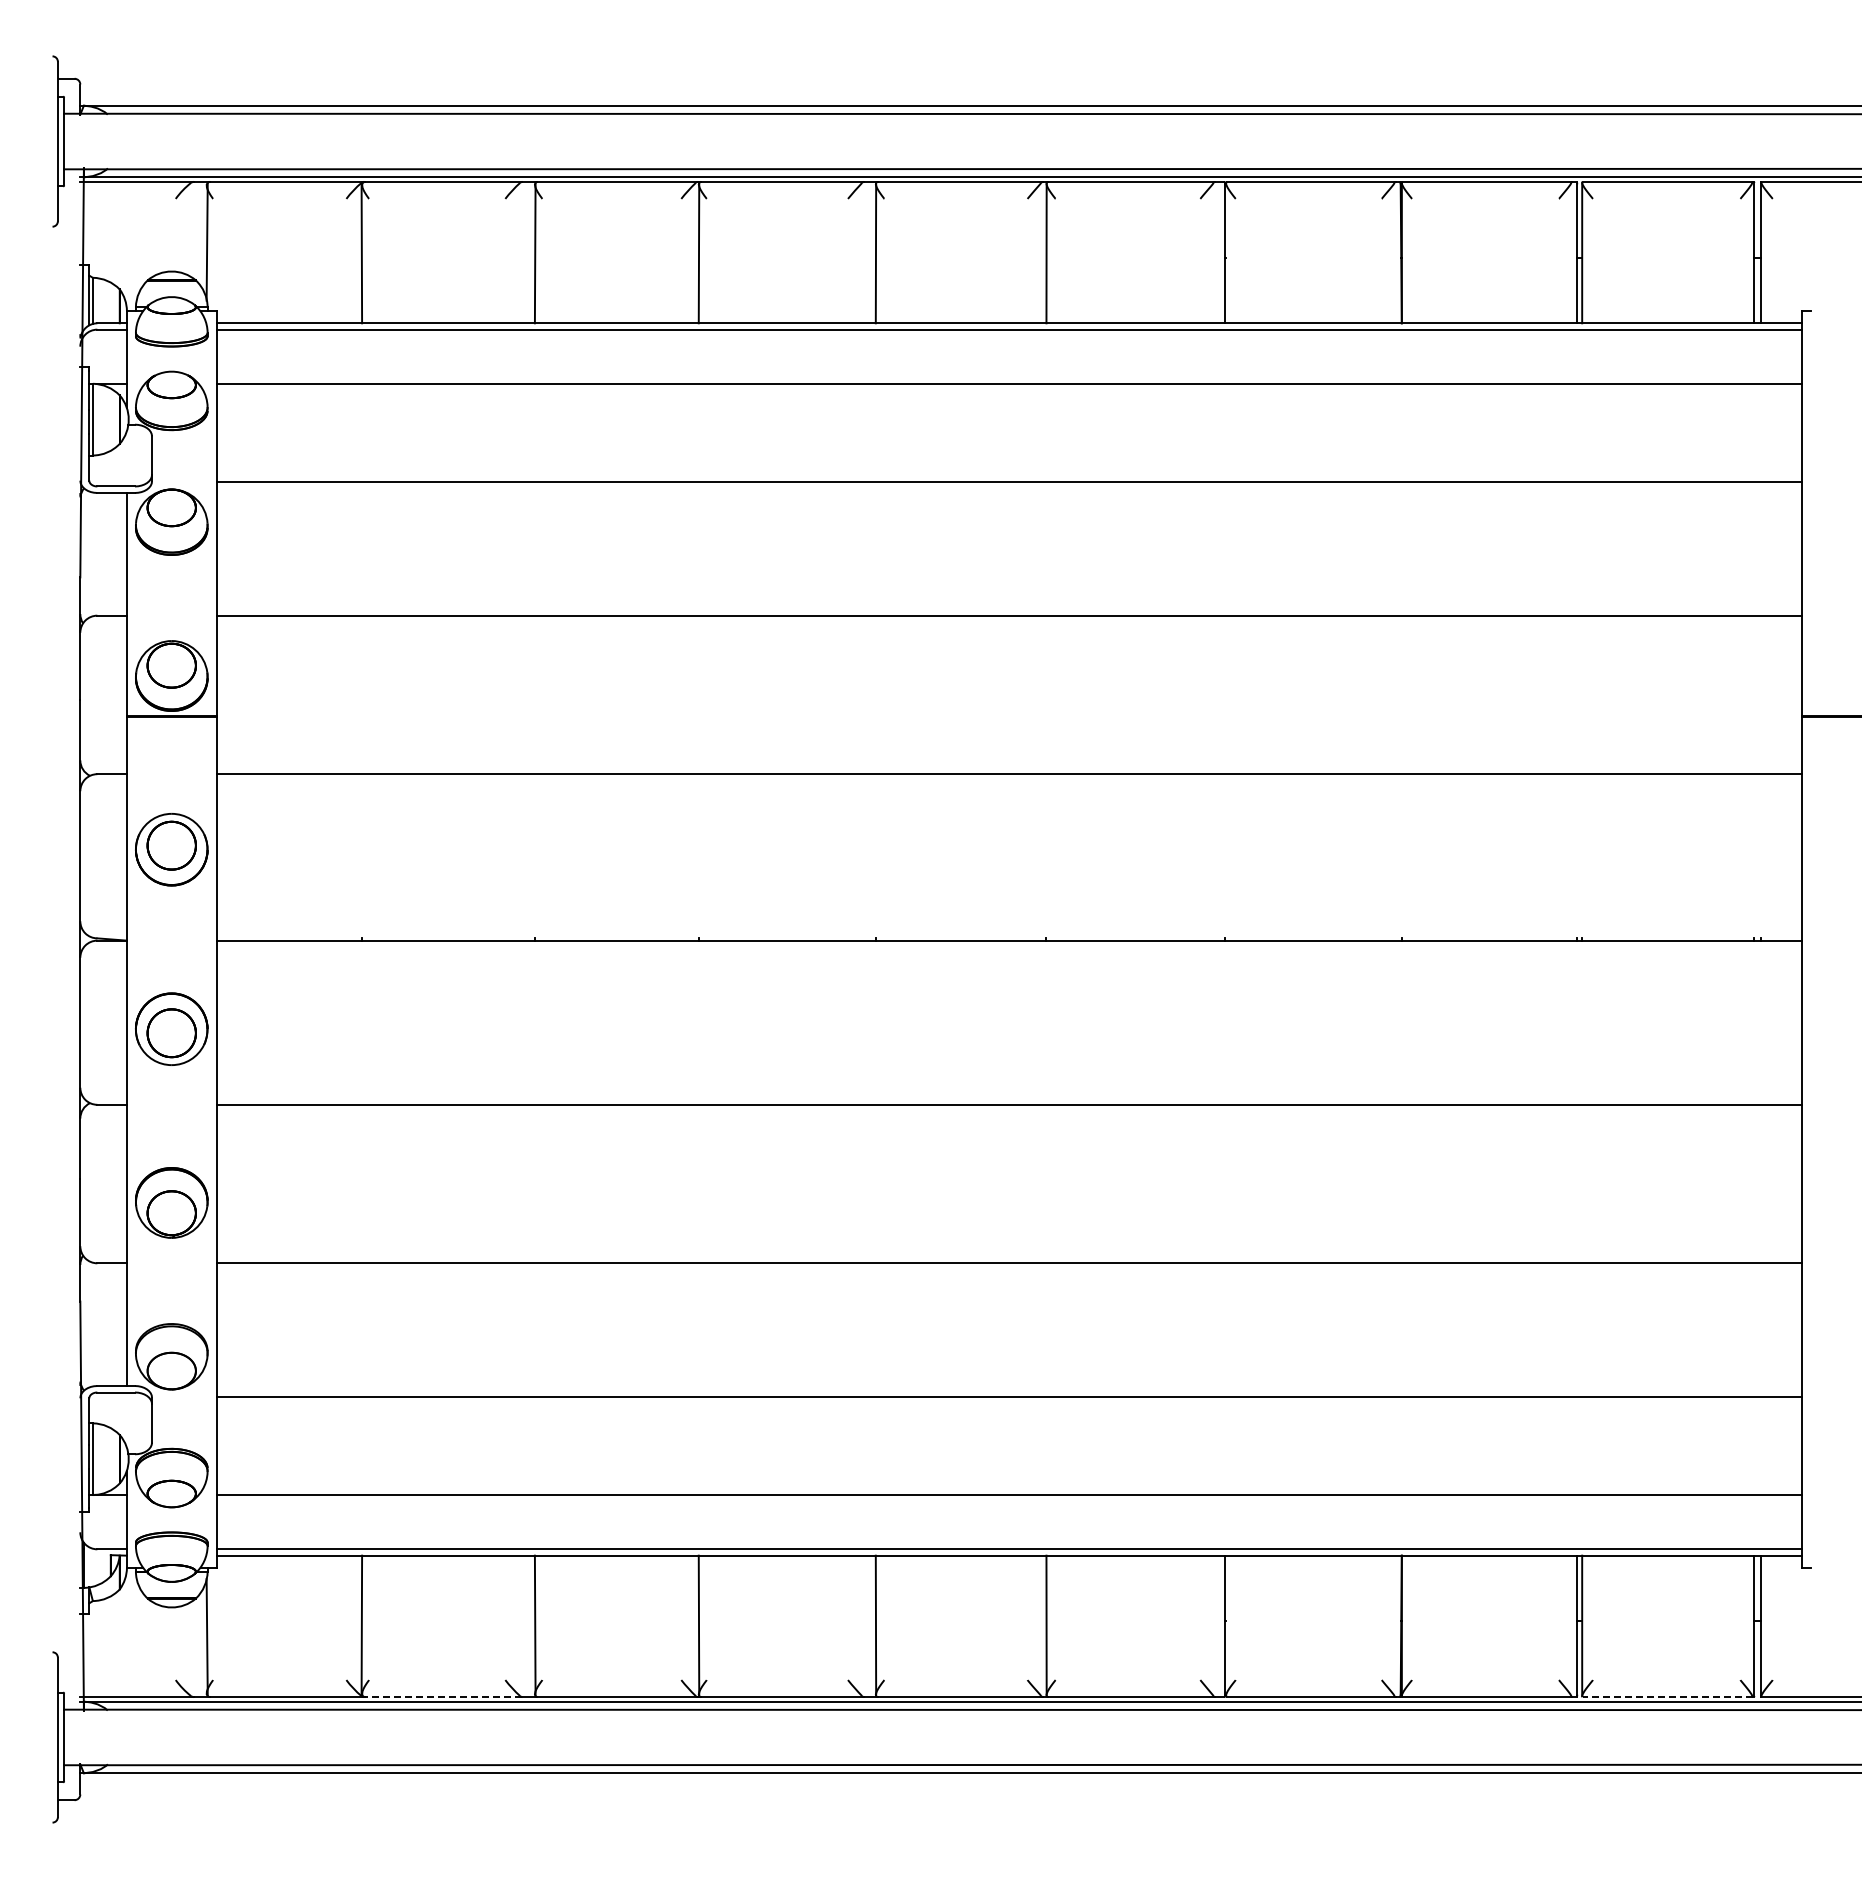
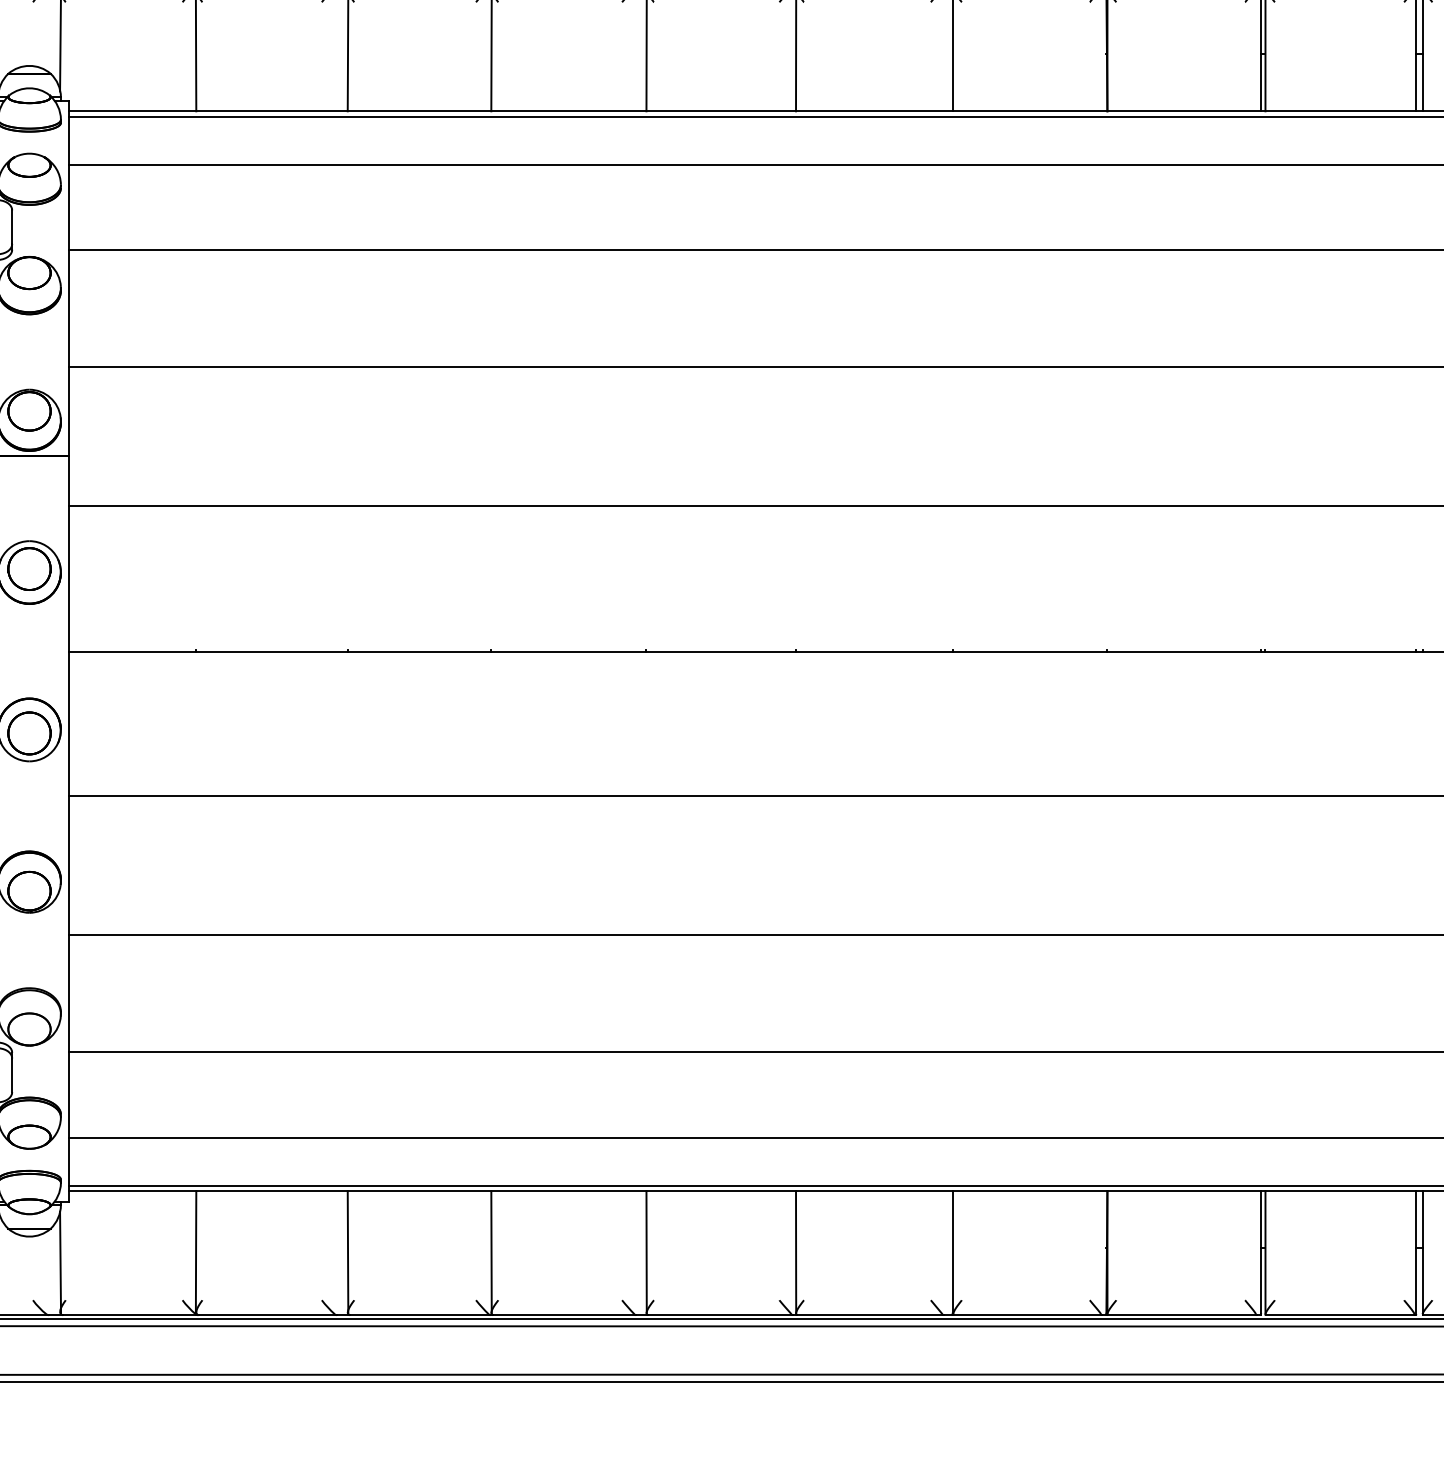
line: (443, 1697) -> (267, 1315), dashed -> solid
line: (1667, 1697) -> (1340, 1315), dashed -> solid

